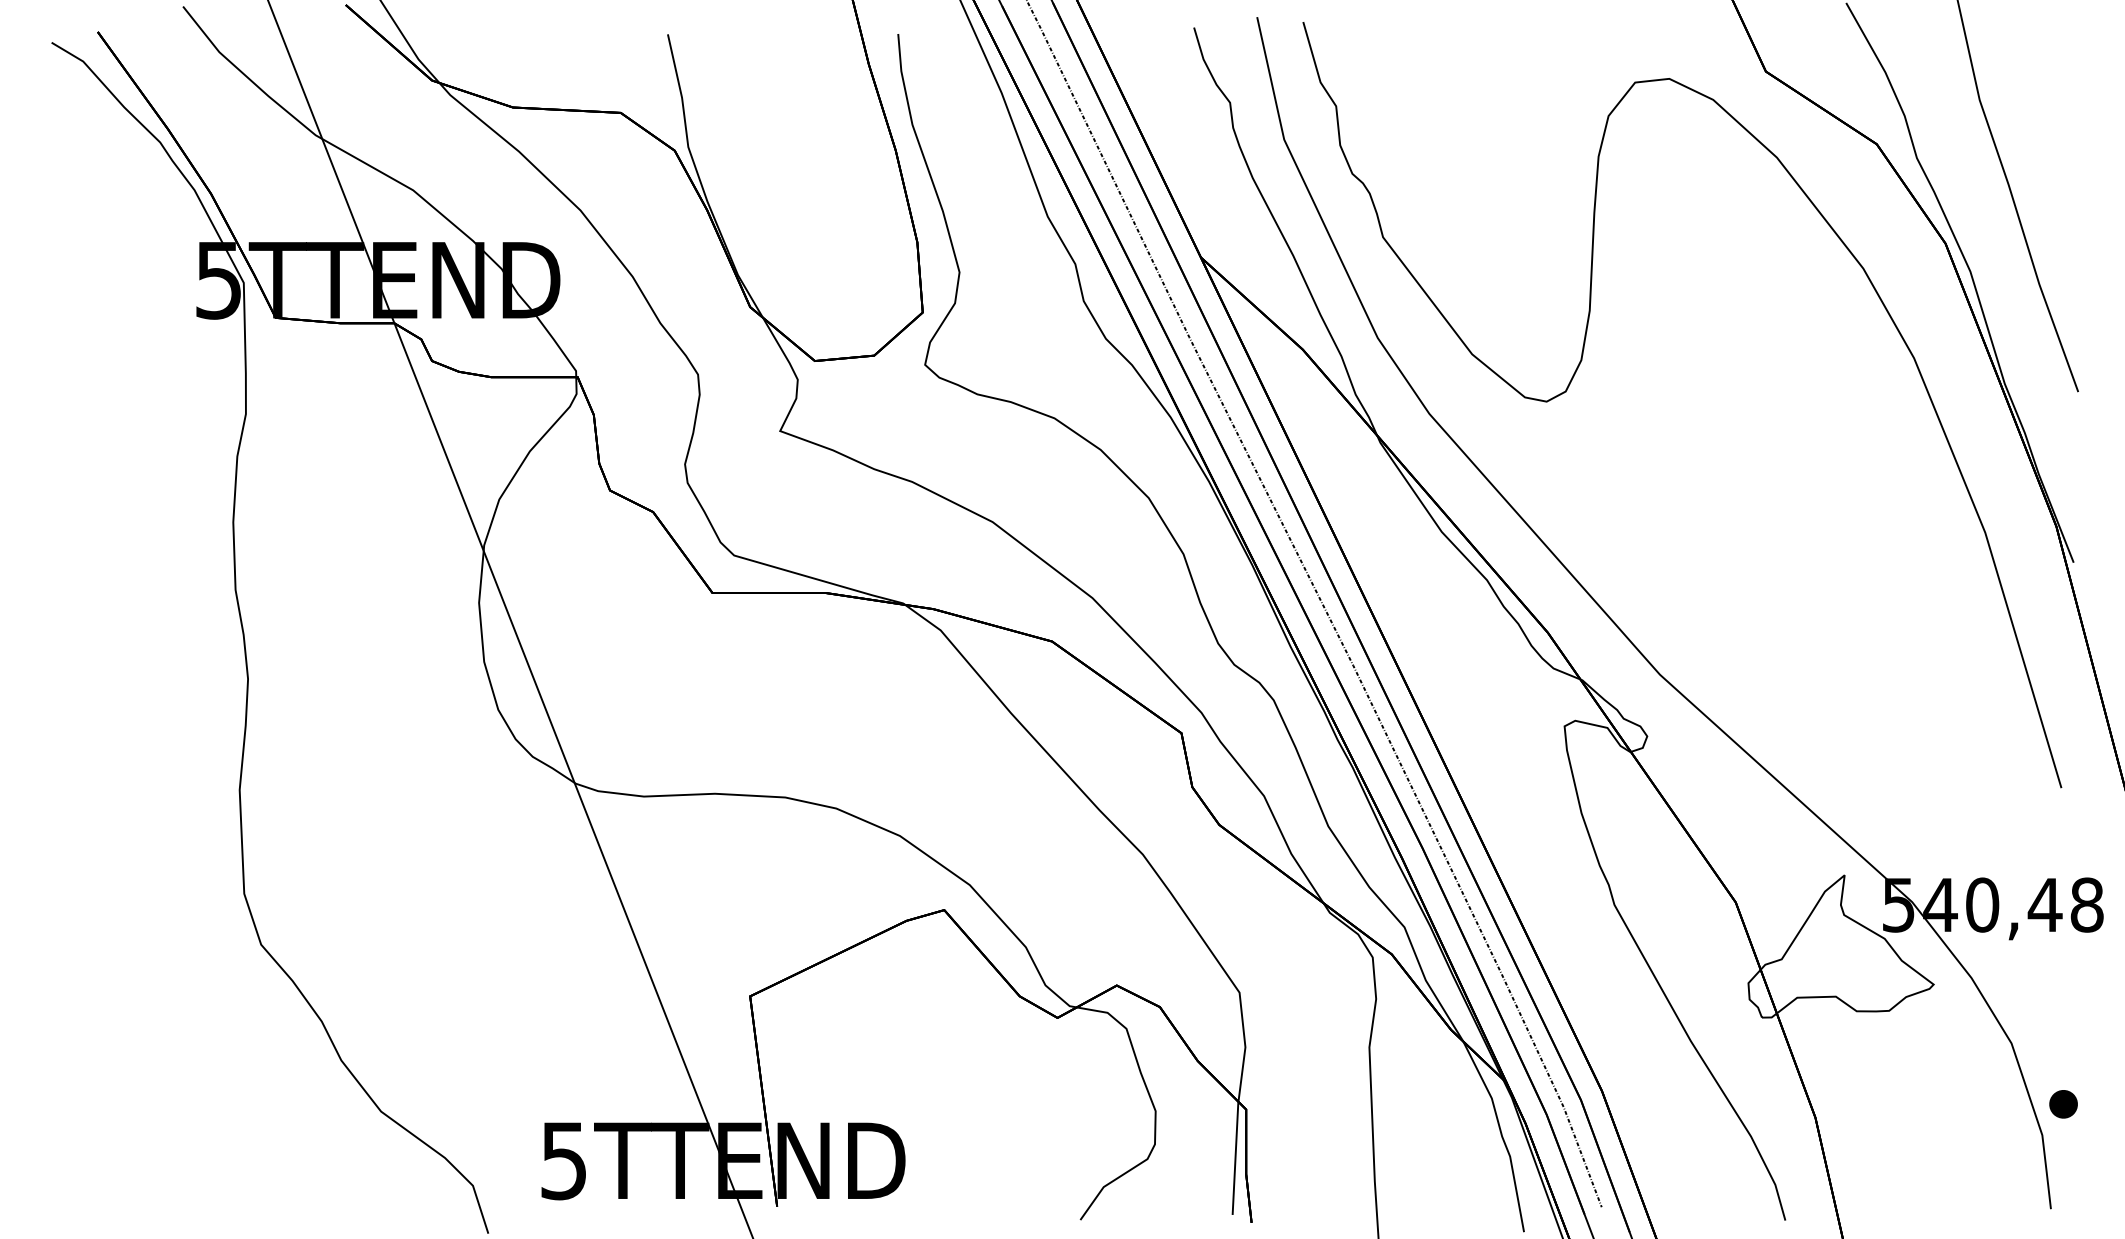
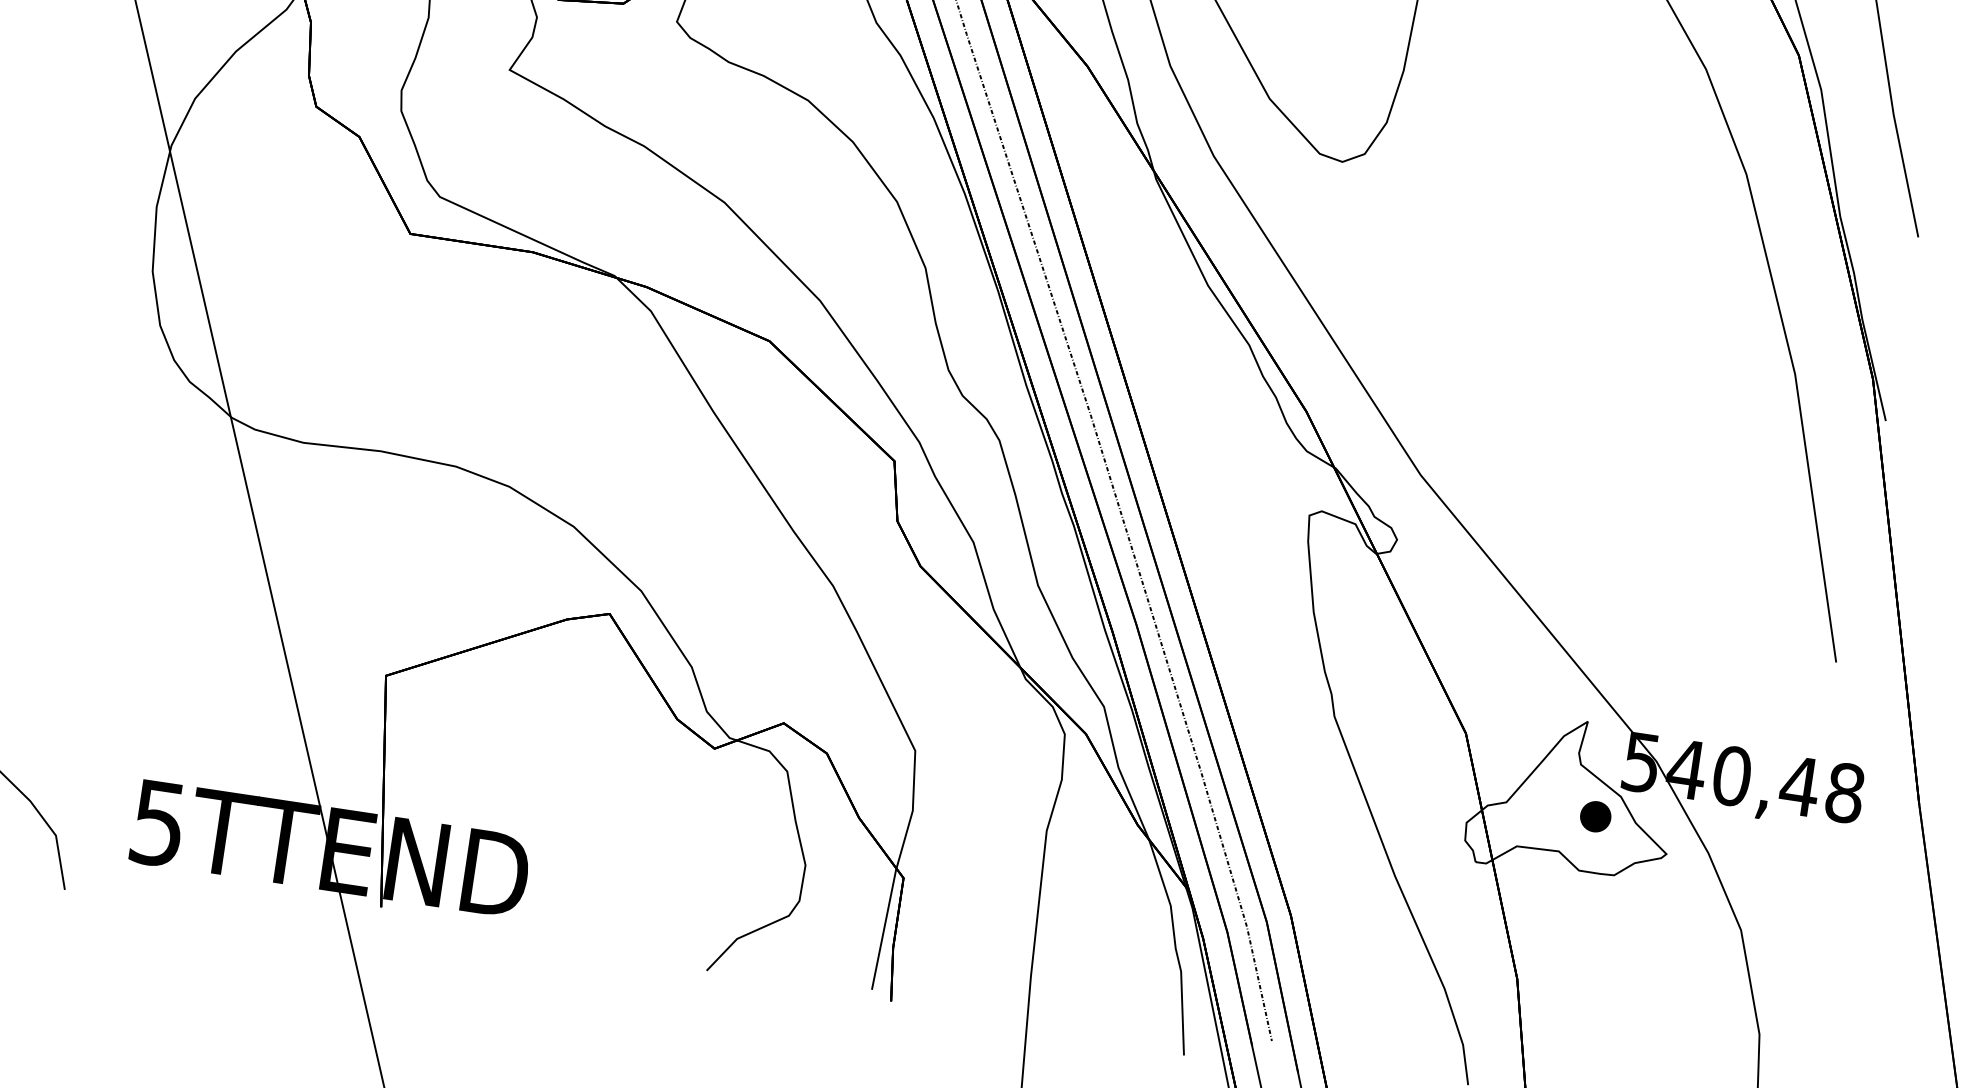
part: (2063, 1104) -> (1595, 816), moved

